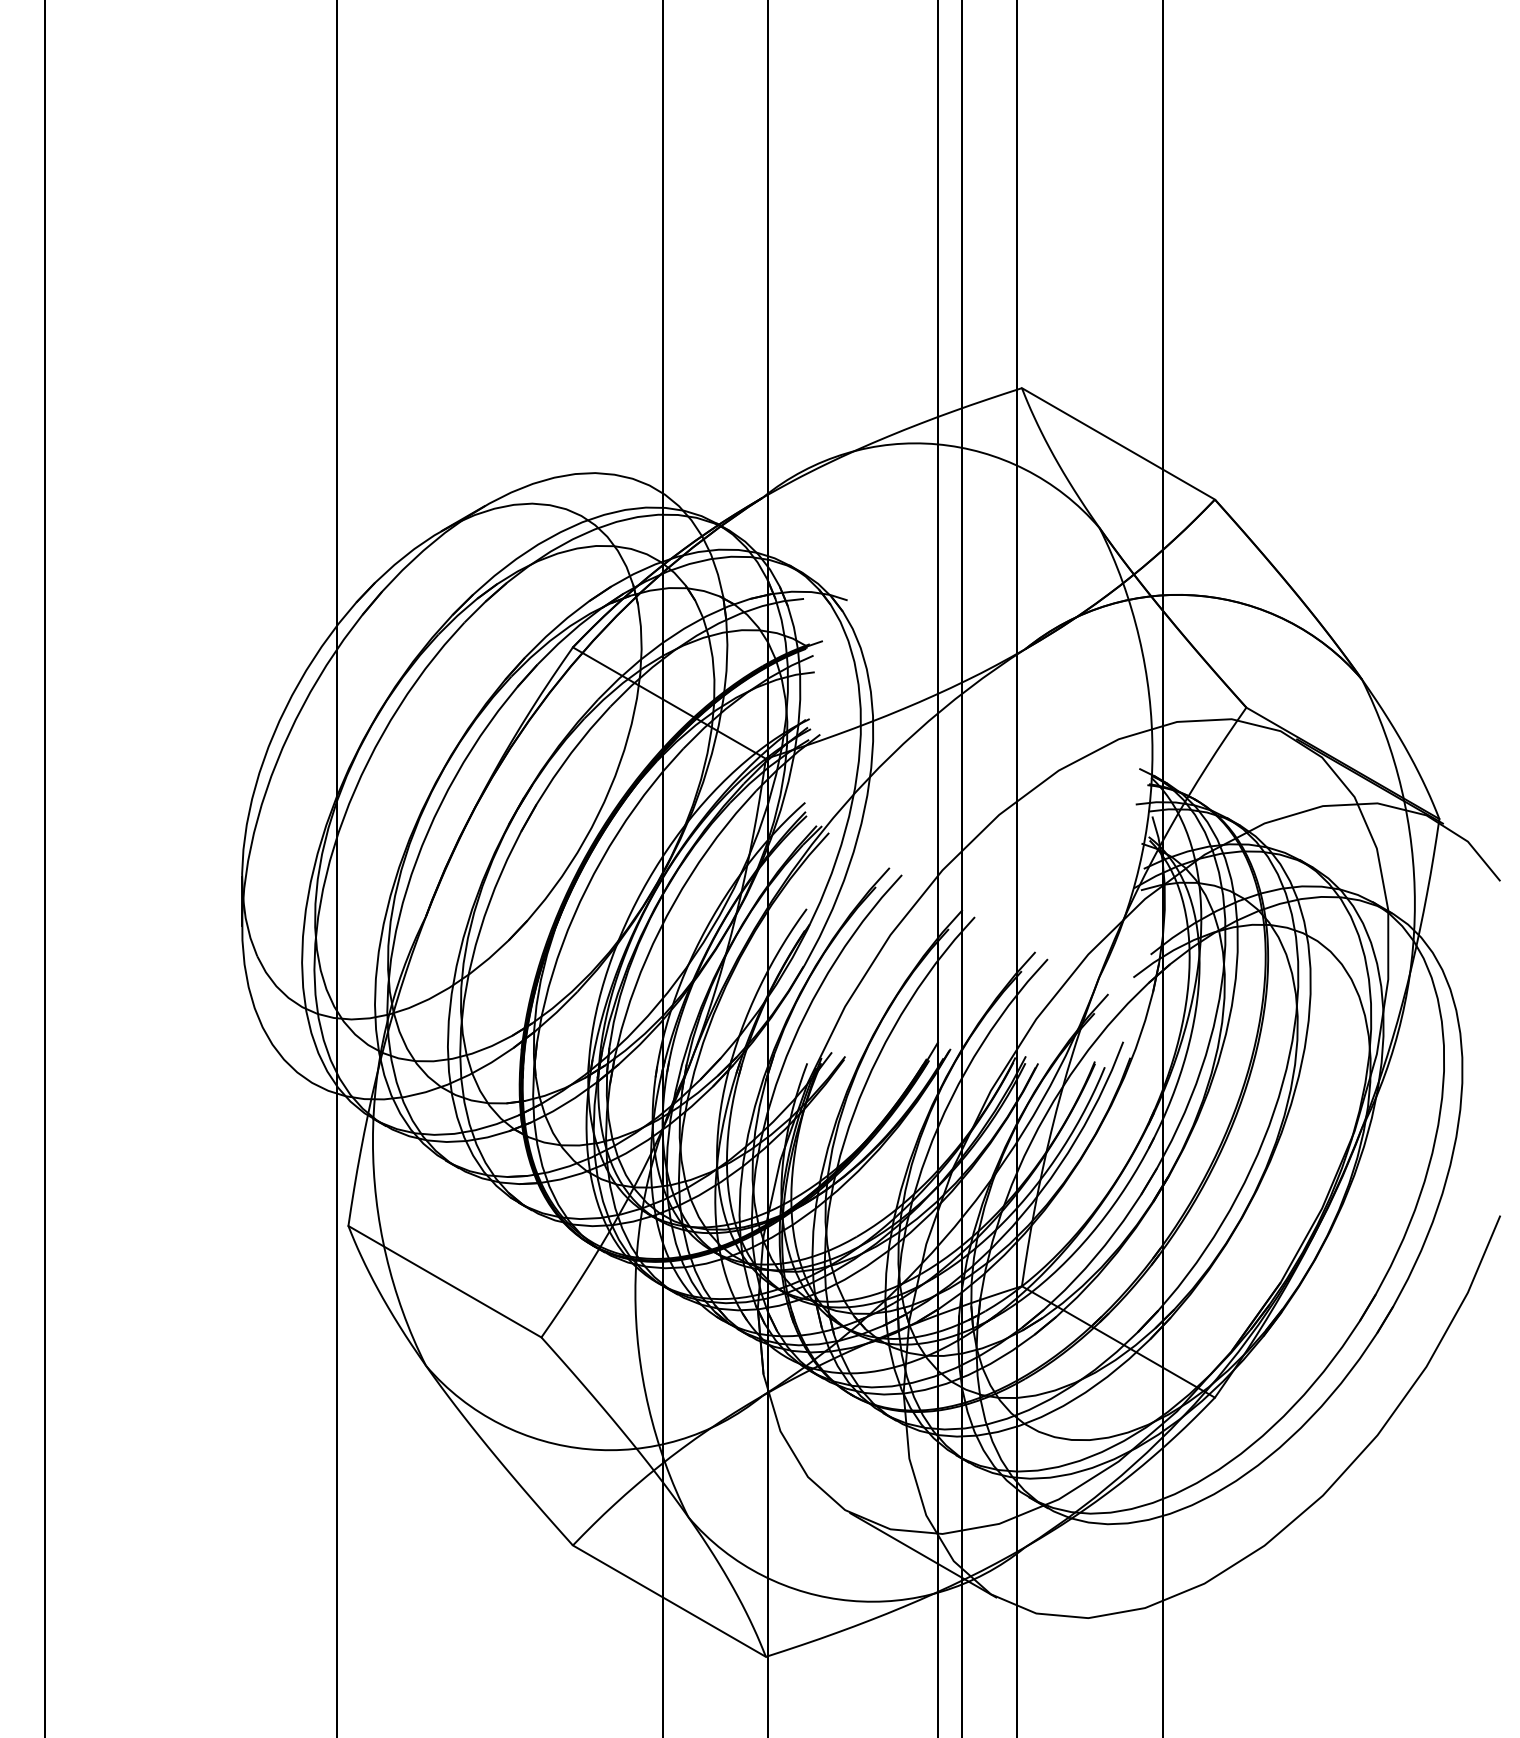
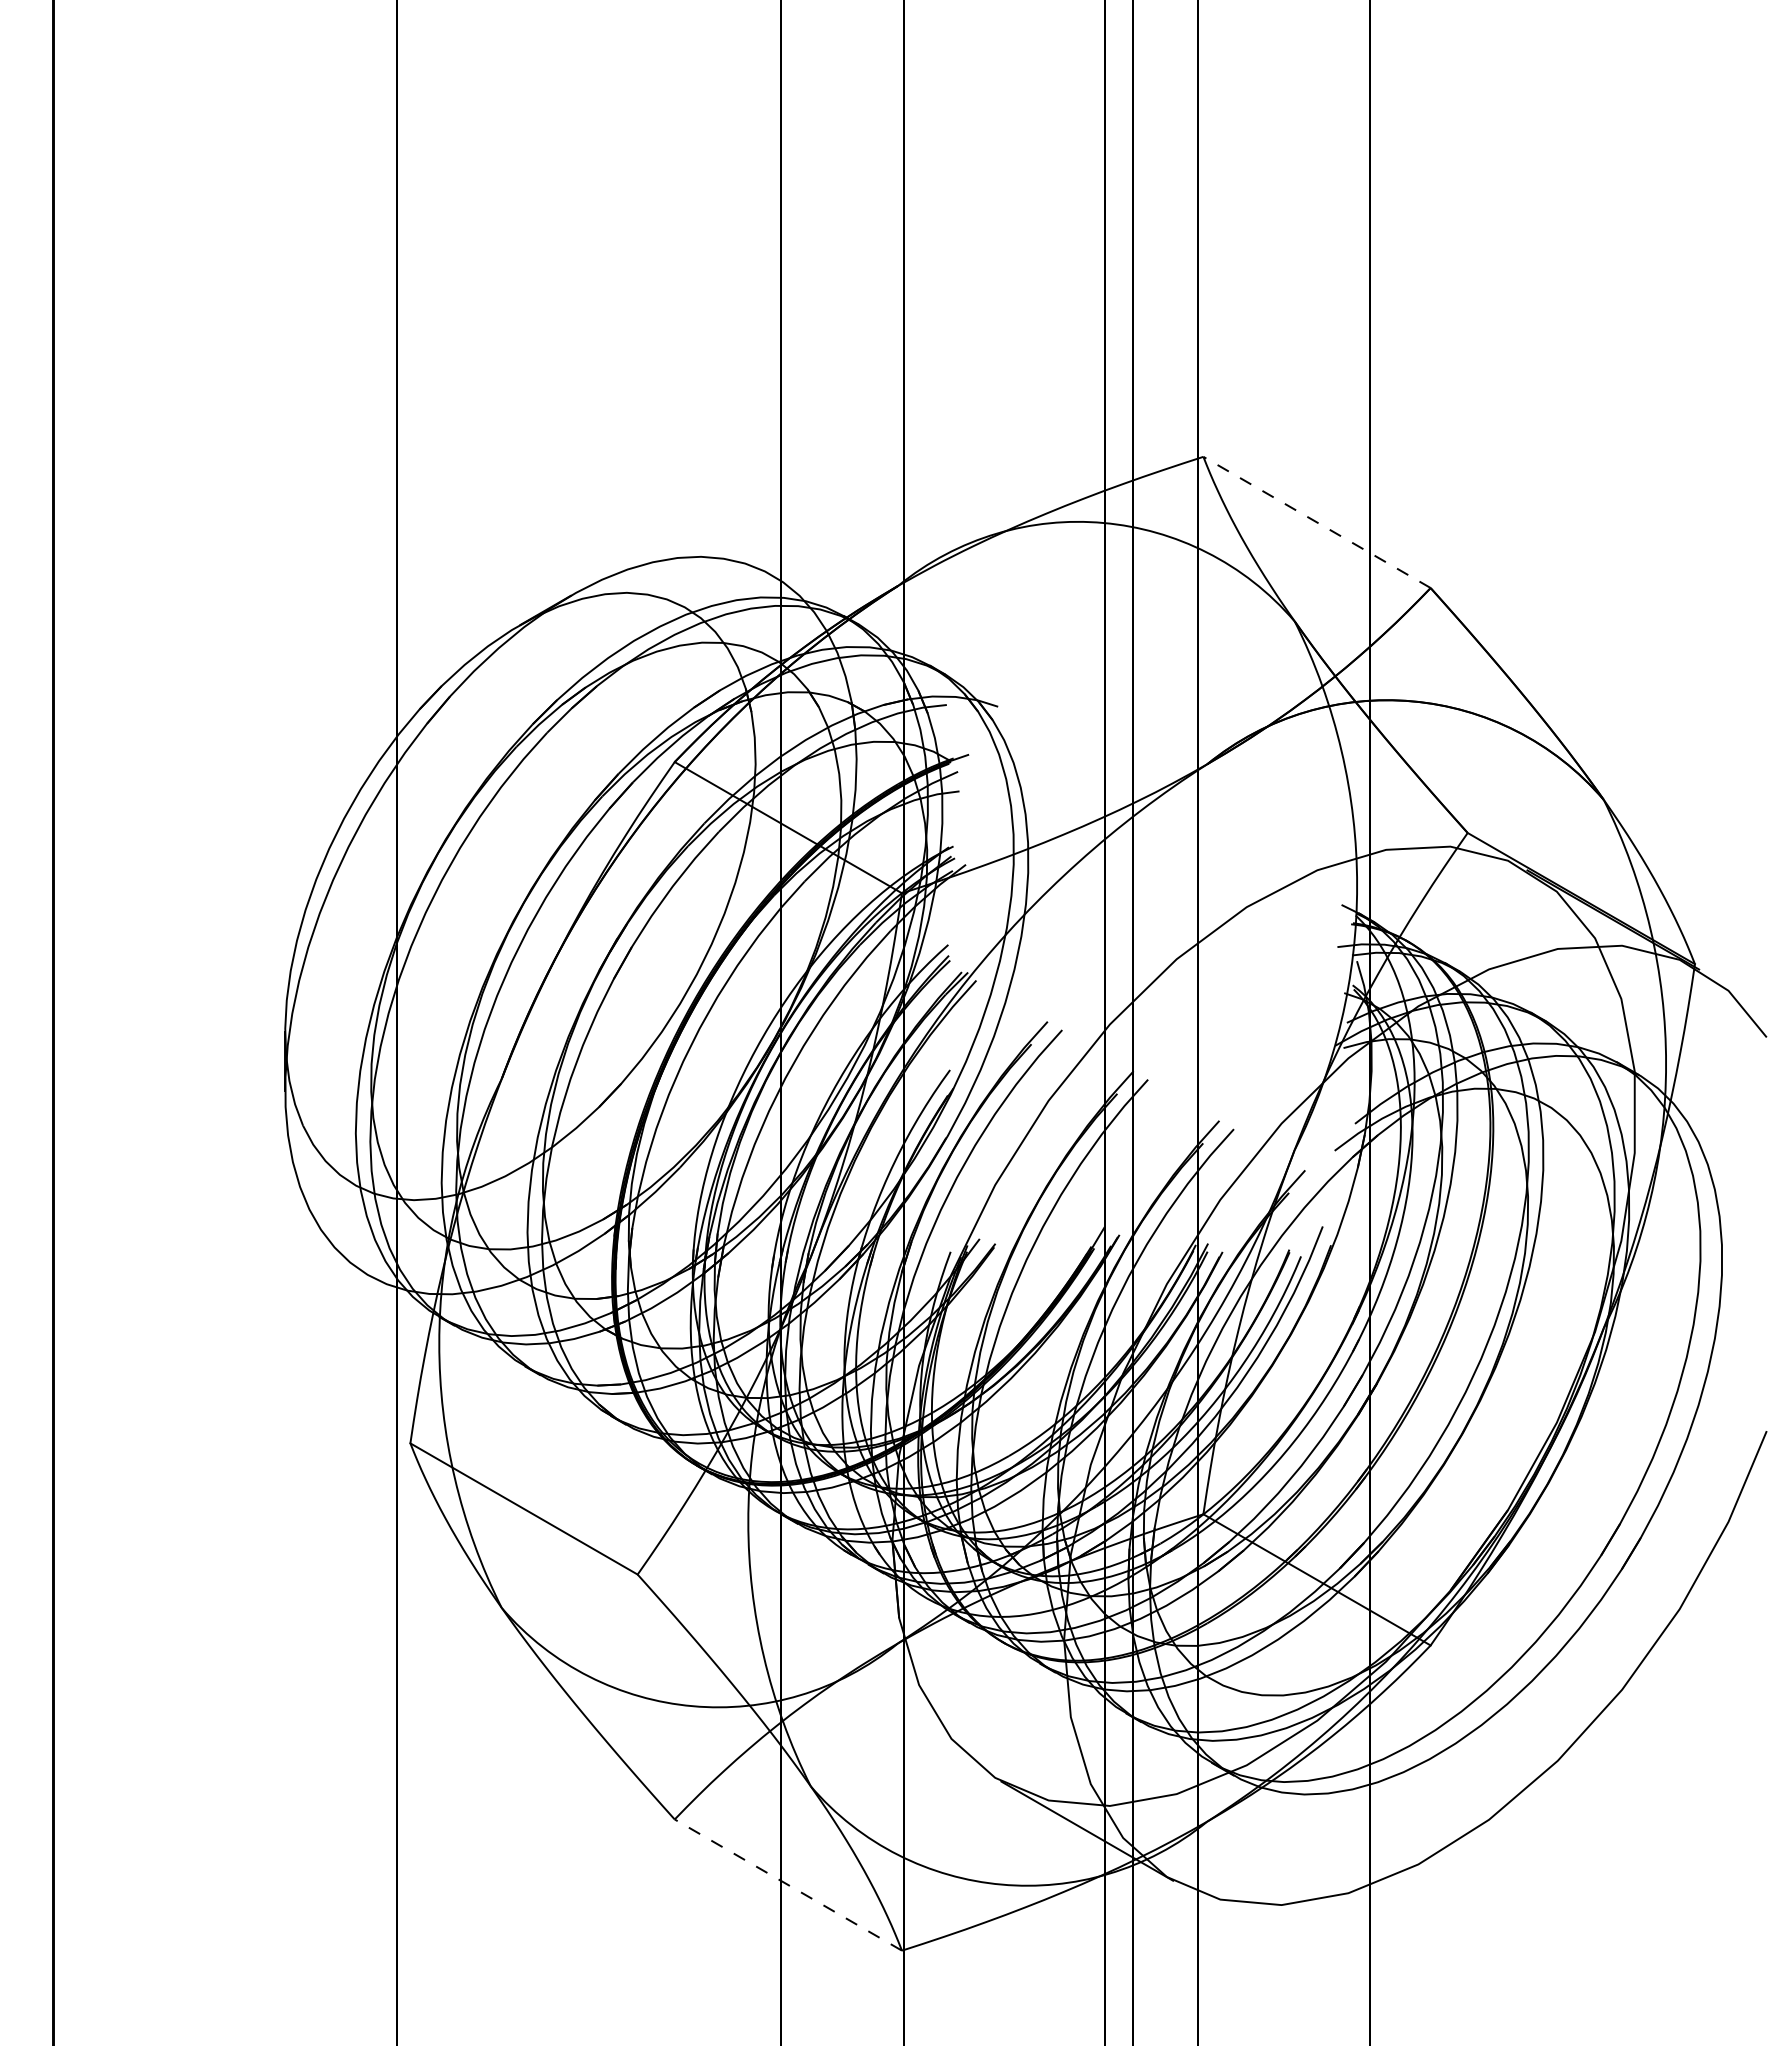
line: (1117, 443) -> (1316, 522), solid -> dashed
line: (668, 1600) -> (787, 1884), solid -> dashed

